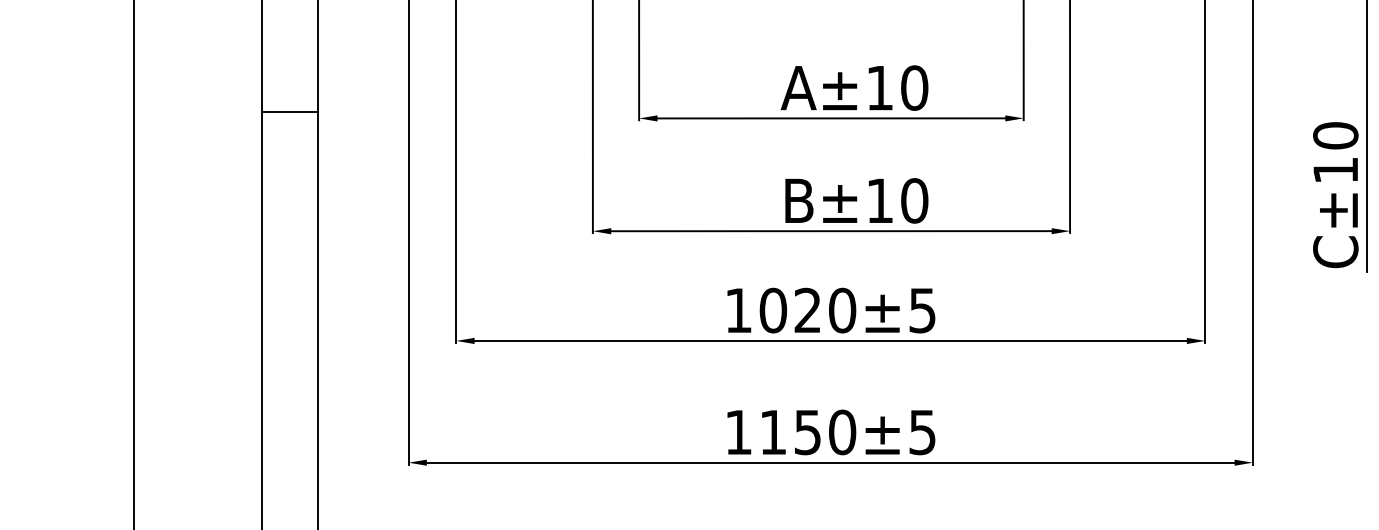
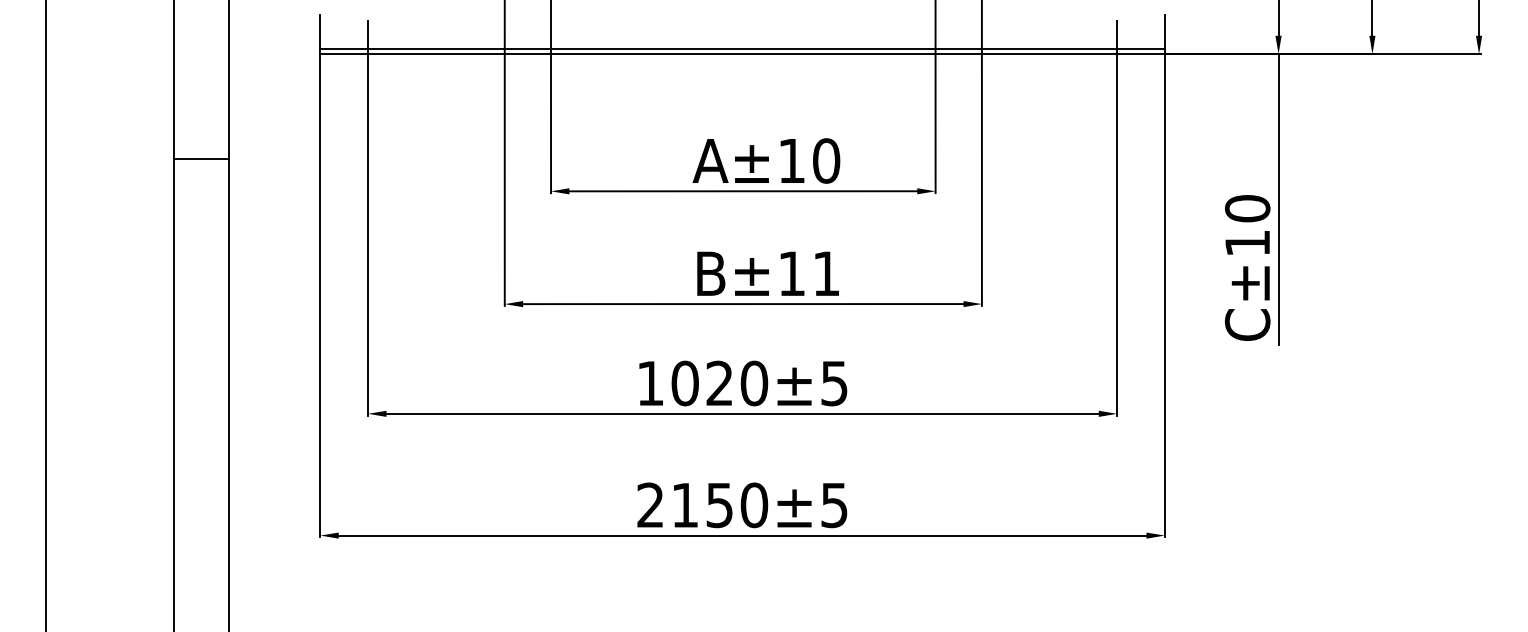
line: (289, 111) -> (201, 158), moved
text: (914, 200) -> (826, 273), B±10 -> B±11
text: (737, 431) -> (649, 504), 1150±5 -> 2150±5

